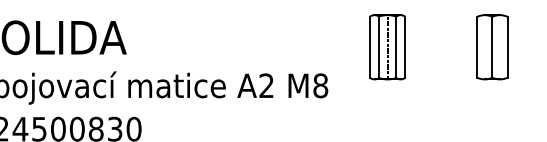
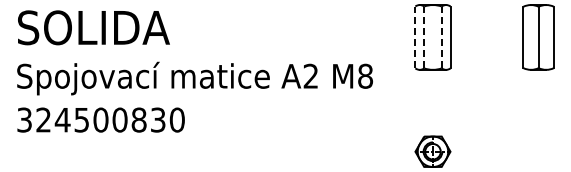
line: (370, 47) -> (415, 37), solid -> dashed
line: (379, 47) -> (424, 37), solid -> dashed
line: (387, 47) -> (432, 37), removed
line: (396, 47) -> (441, 37), solid -> dashed

